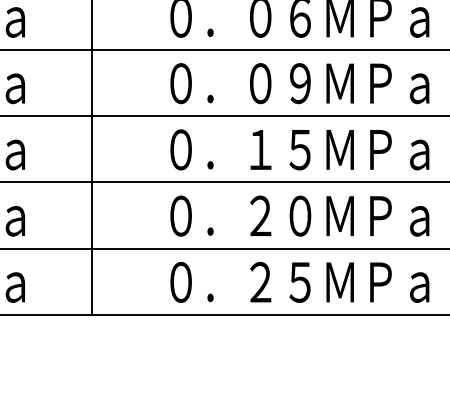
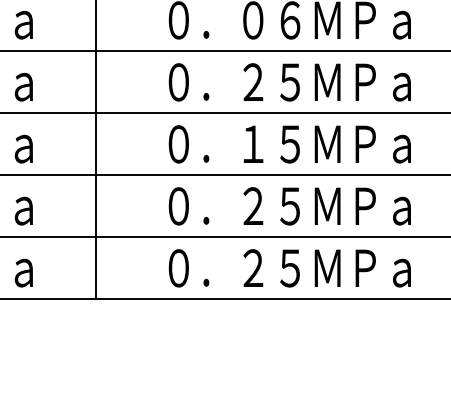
text: (280, 83) -> (271, 82), ０．０９ＭＰａ -> ０．２５ＭＰａ
text: (300, 216) -> (290, 206), ０．２０ＭＰａ -> ０．２５ＭＰａ

